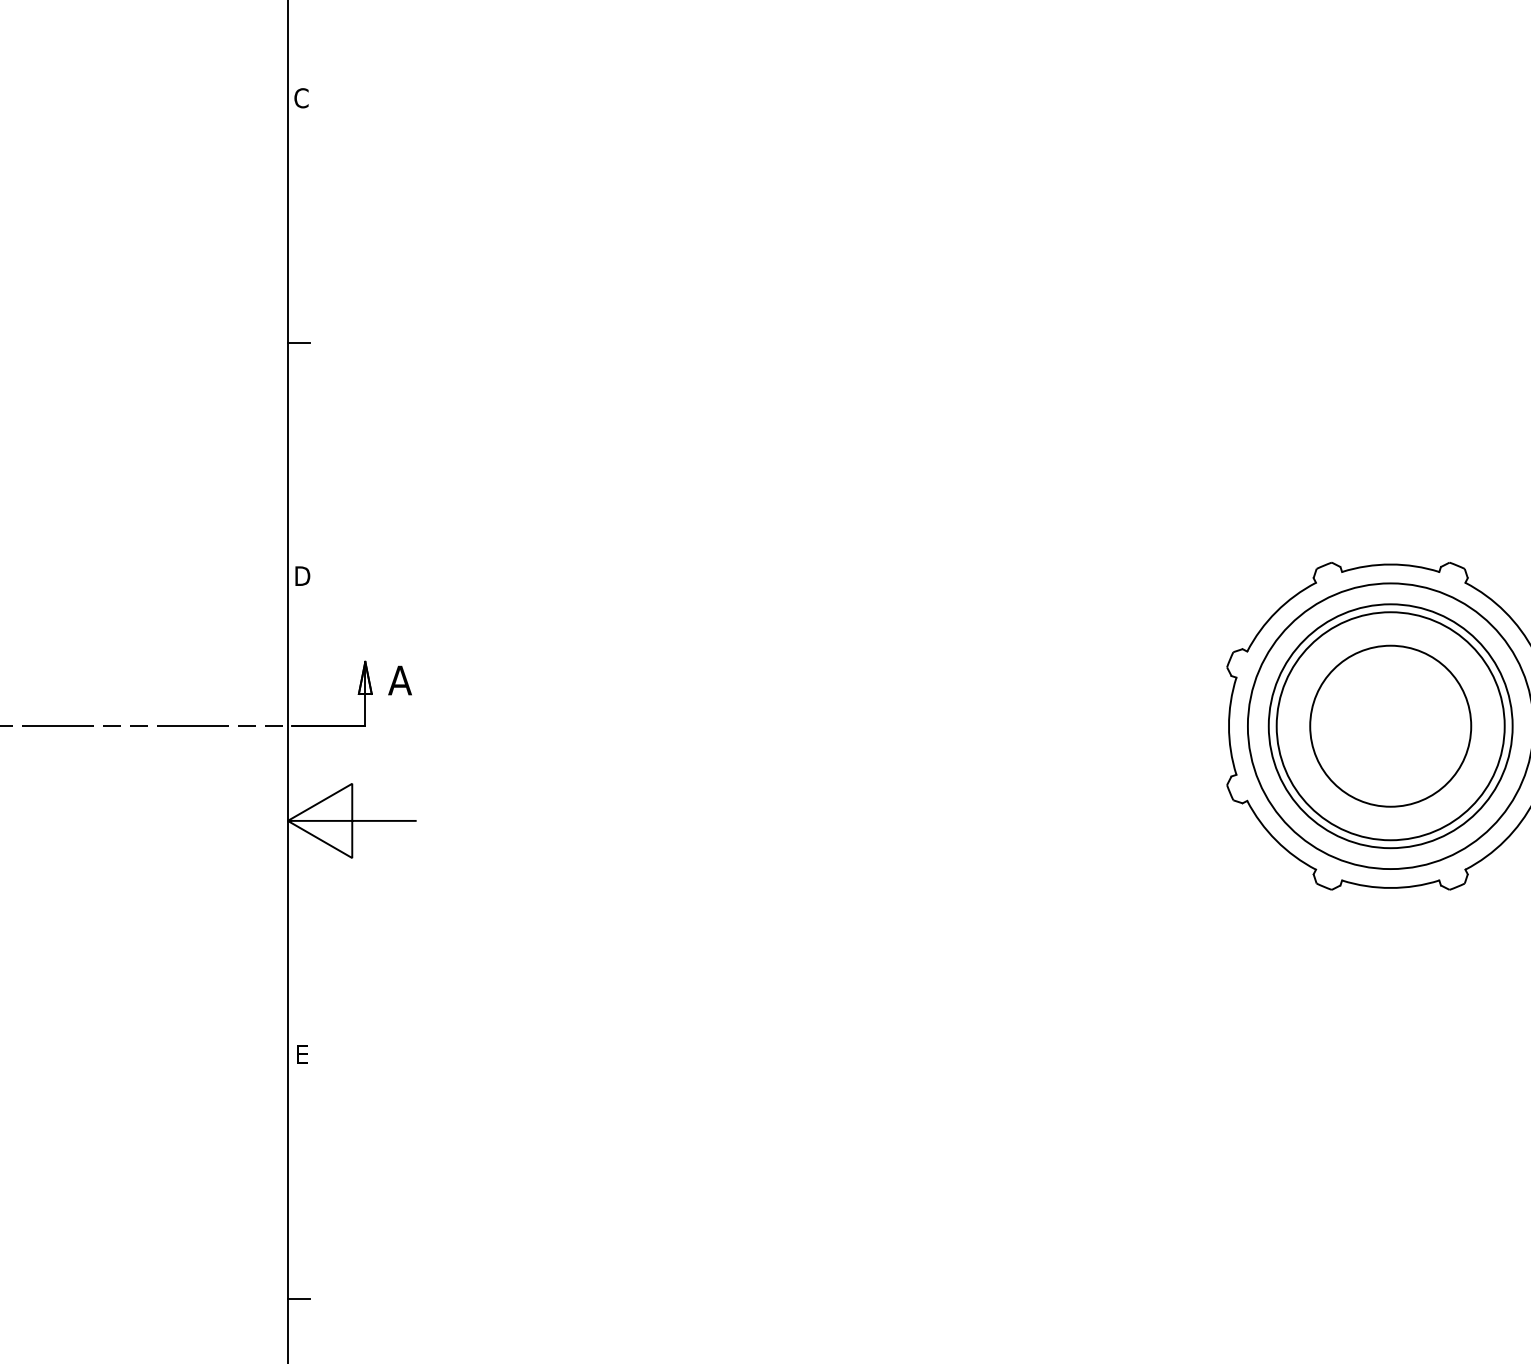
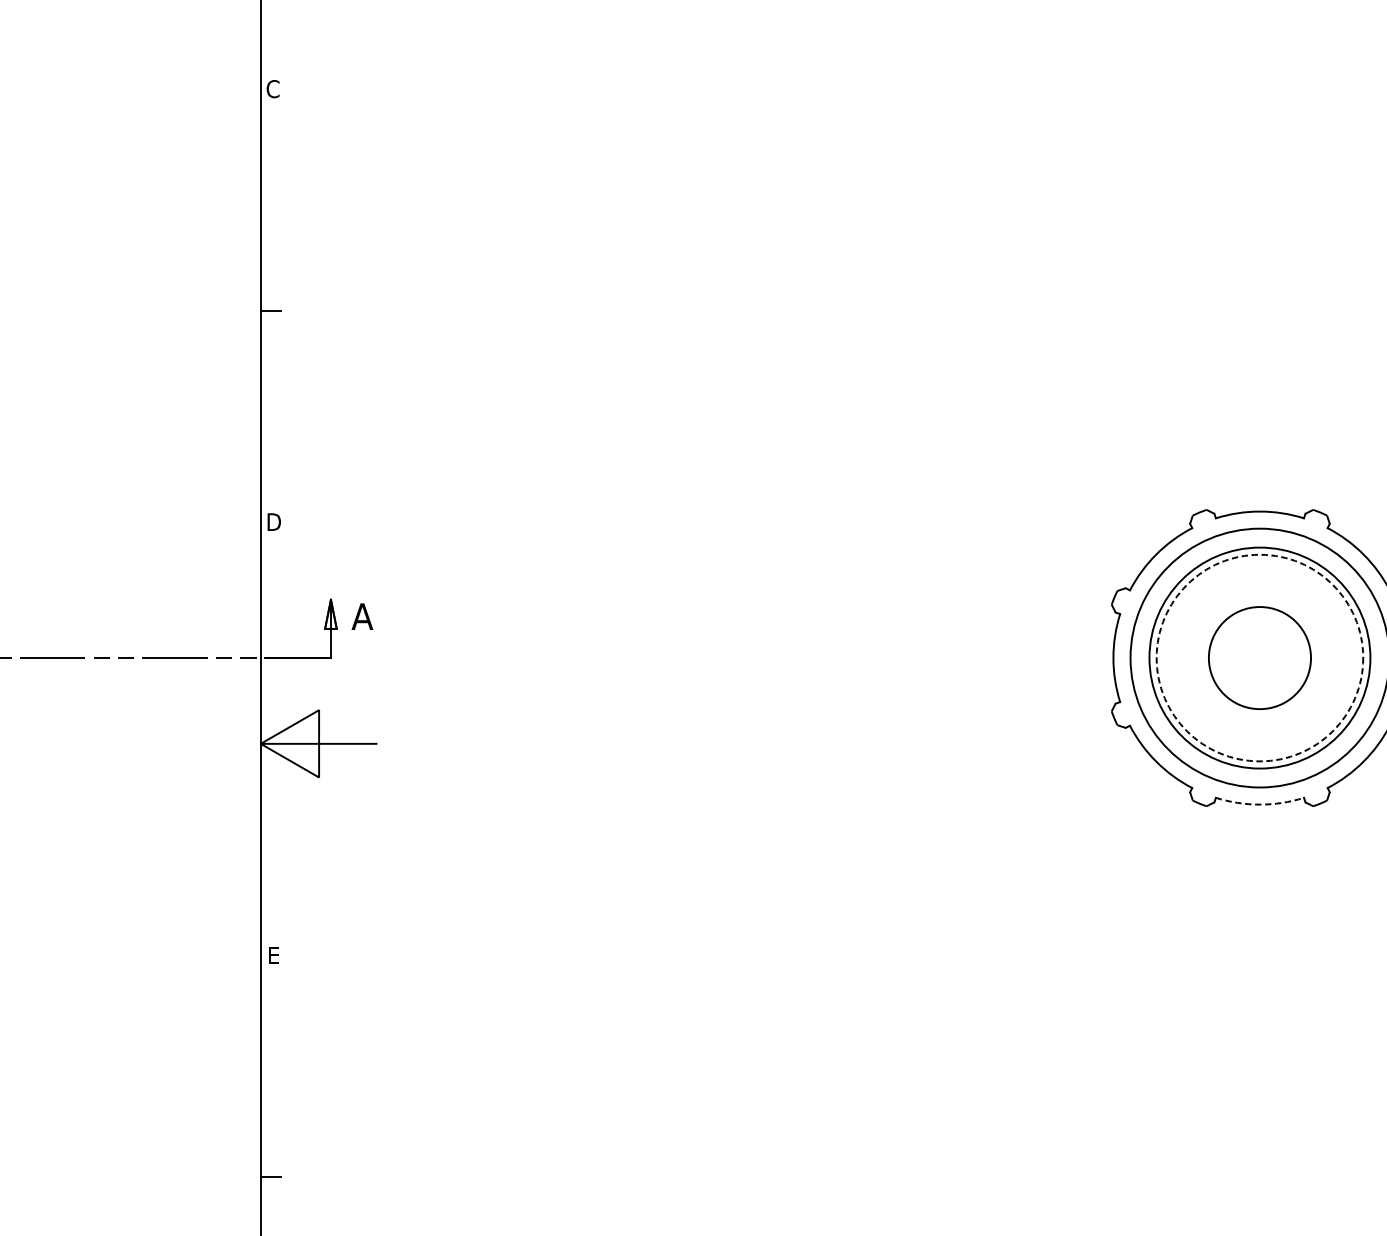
circle: (1390, 725) -> (1259, 657), size x0.7
circle: (1390, 726) -> (1259, 658), solid -> dashed
arc: (1390, 887) -> (1259, 804), solid -> dashed

